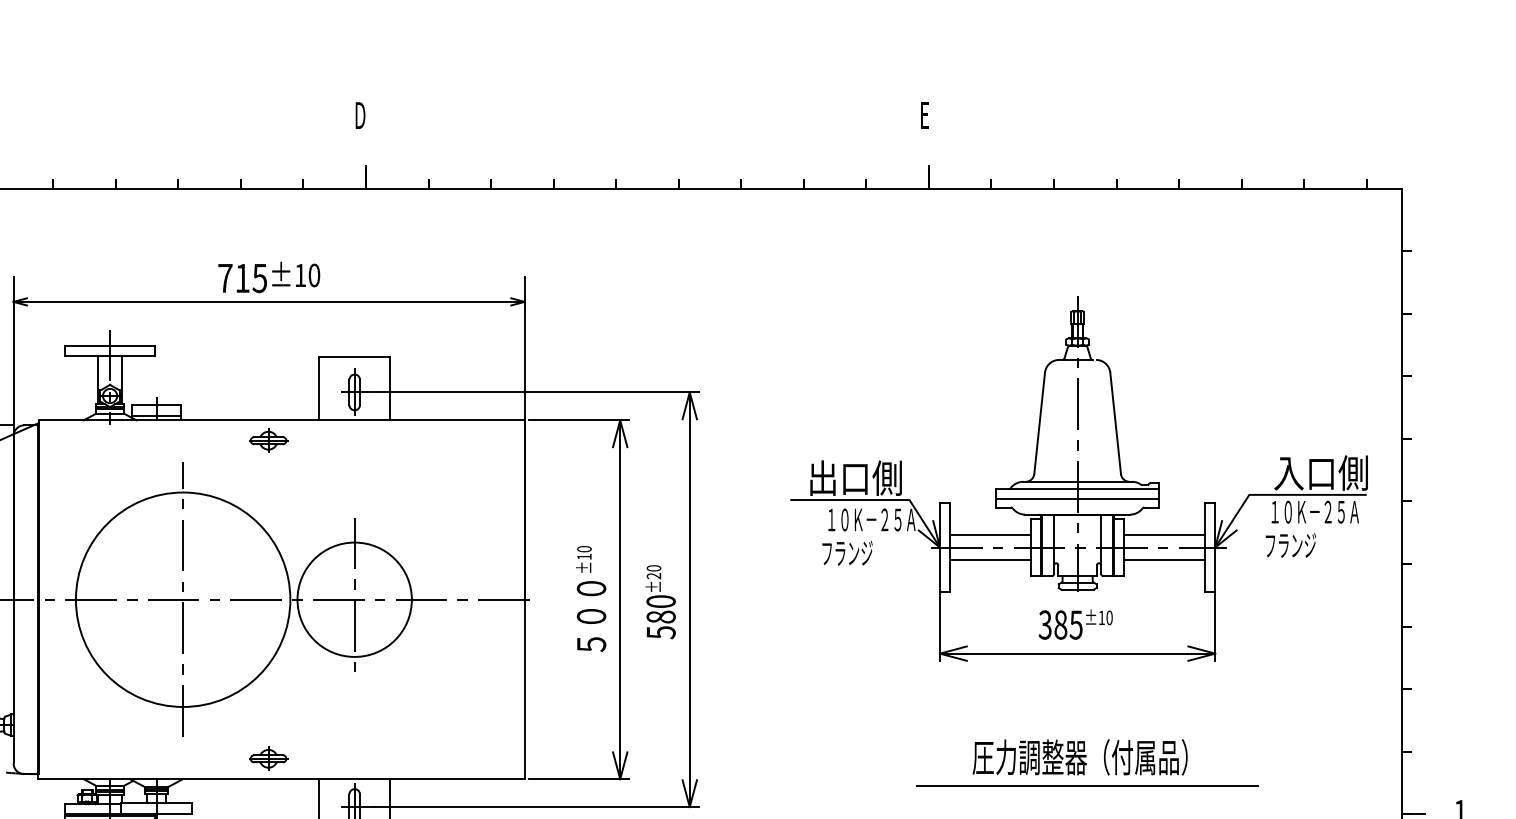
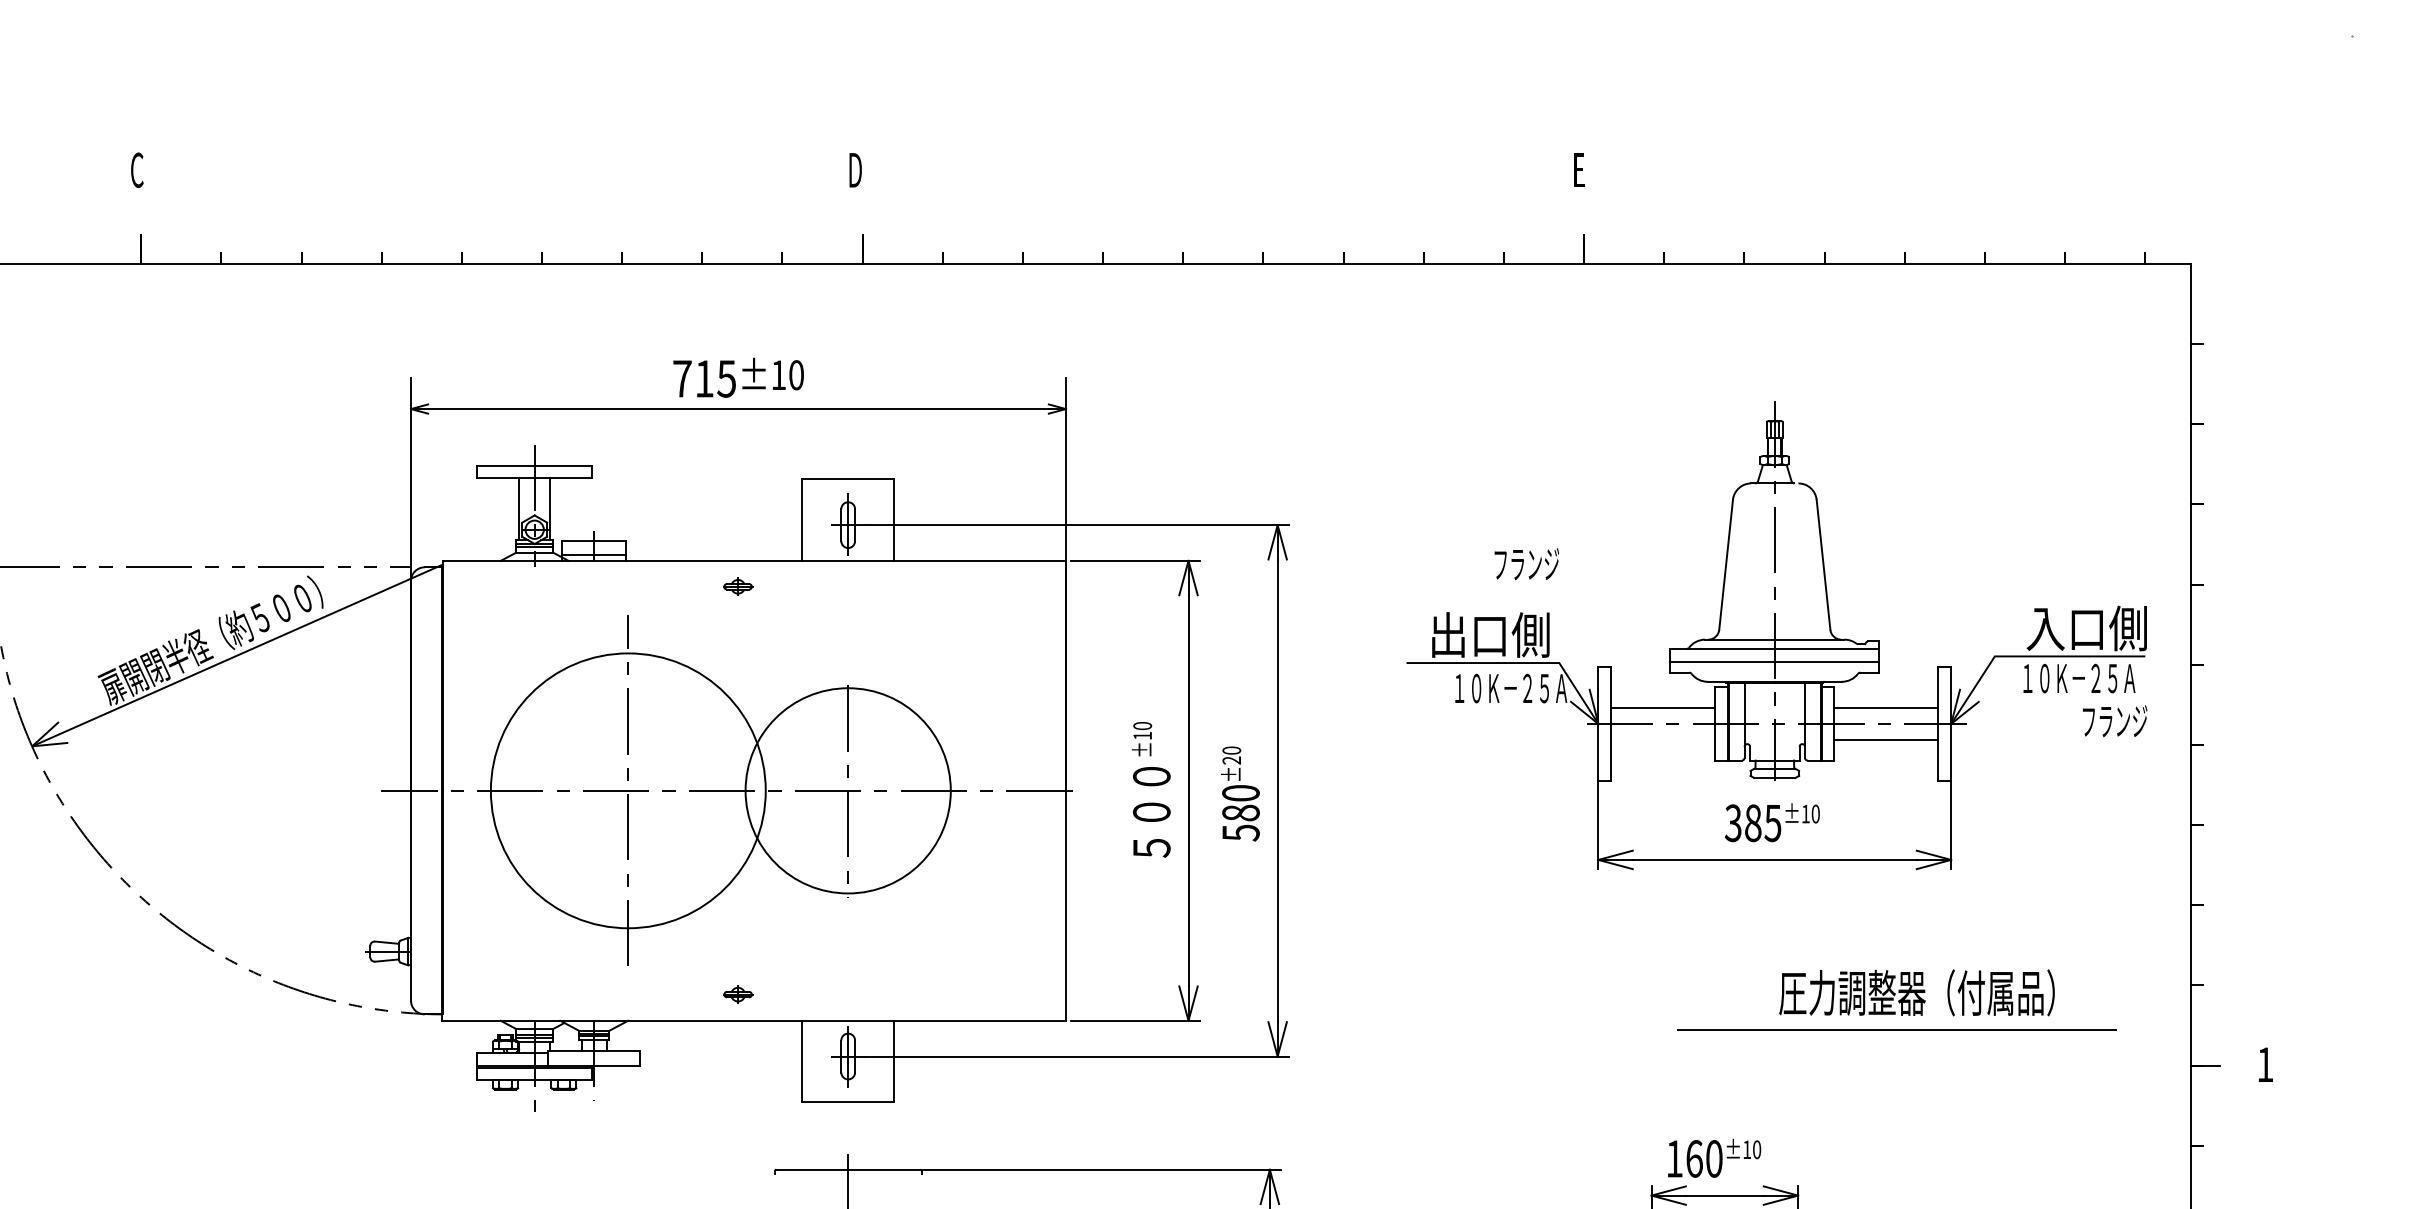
part: (269, 440) -> (738, 586), size x0.6
text: (1291, 545) -> (2115, 721), moved
text: (847, 553) -> (1526, 564), moved
line: (990, 559) -> (1663, 739), removed
circle: (354, 599) -> (847, 790), size x1.4
text: (1079, 757) -> (1916, 992), moved
part: (269, 758) -> (738, 994), size x0.6
line: (1087, 785) -> (1896, 1029), moved

